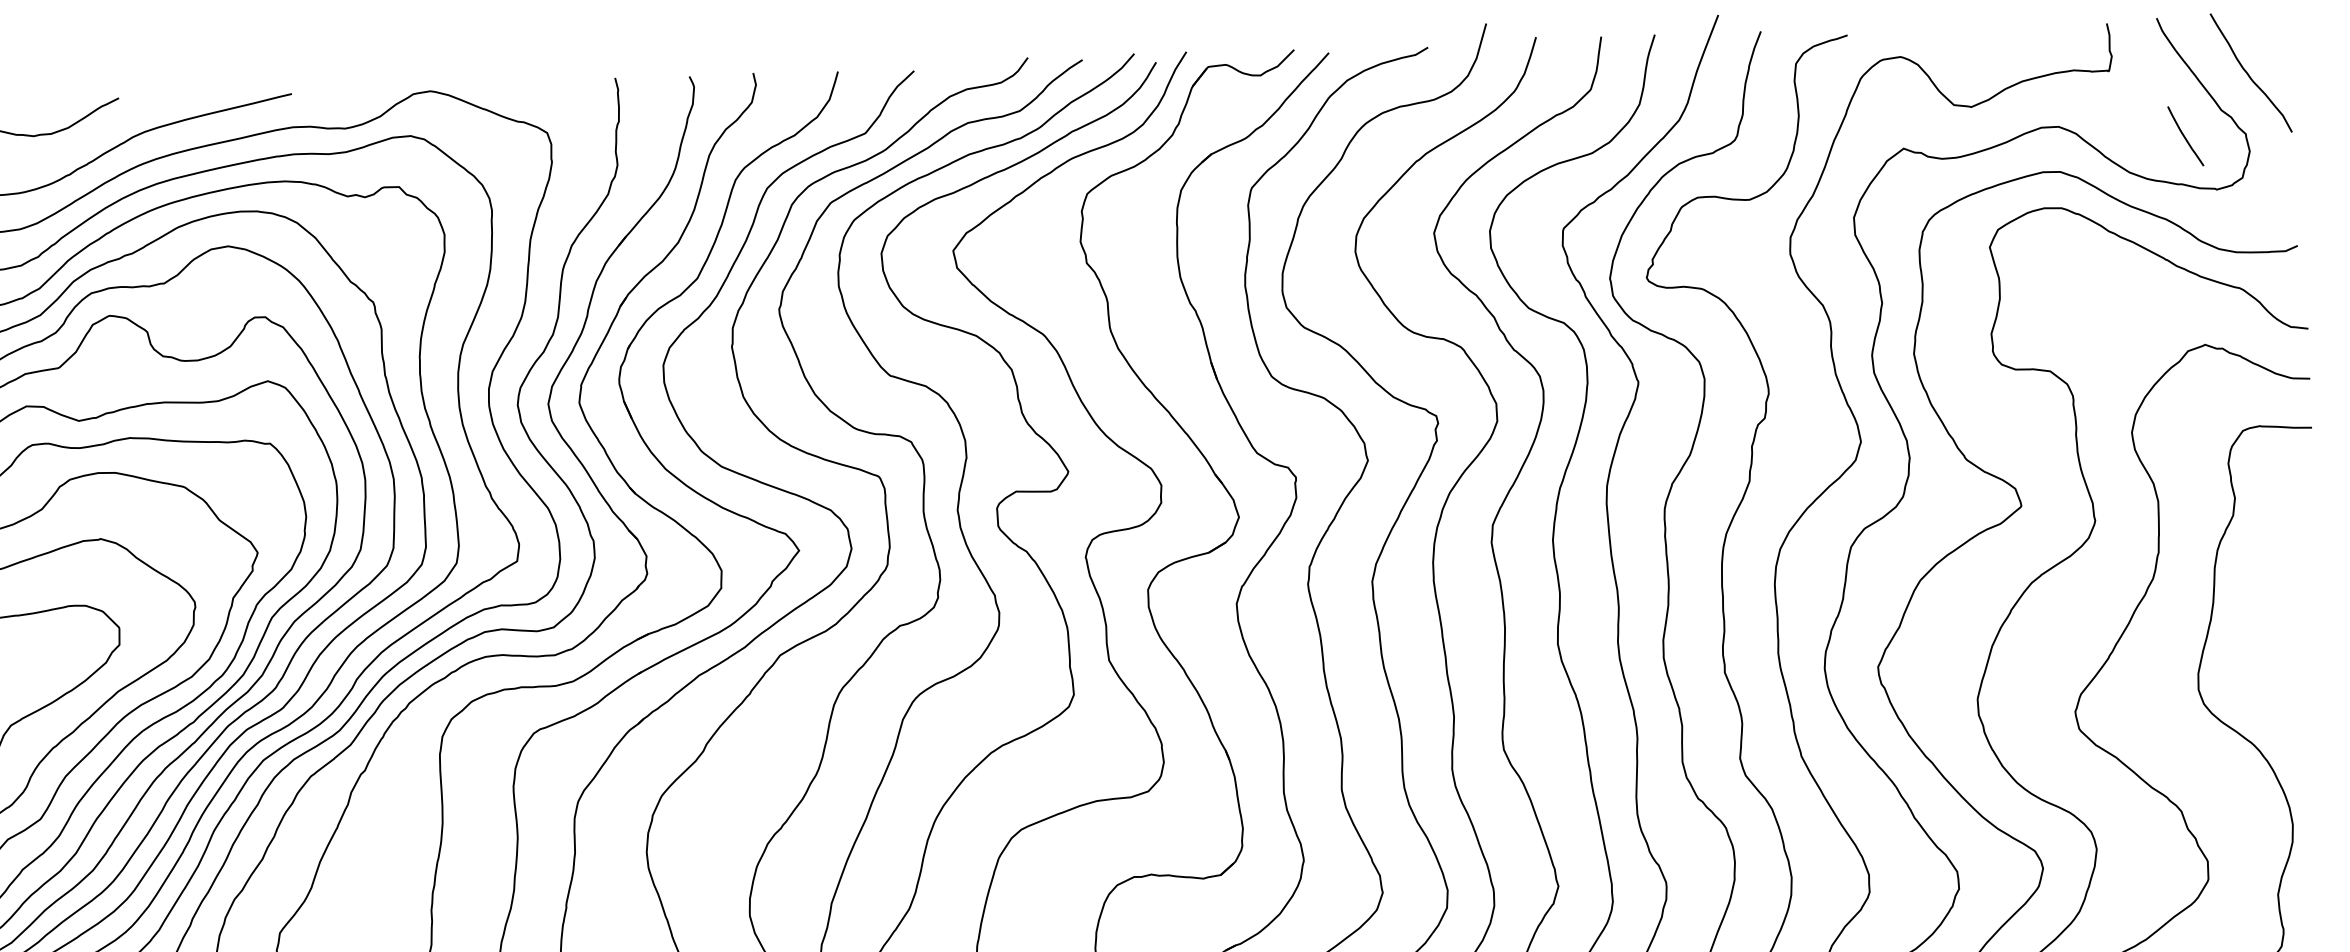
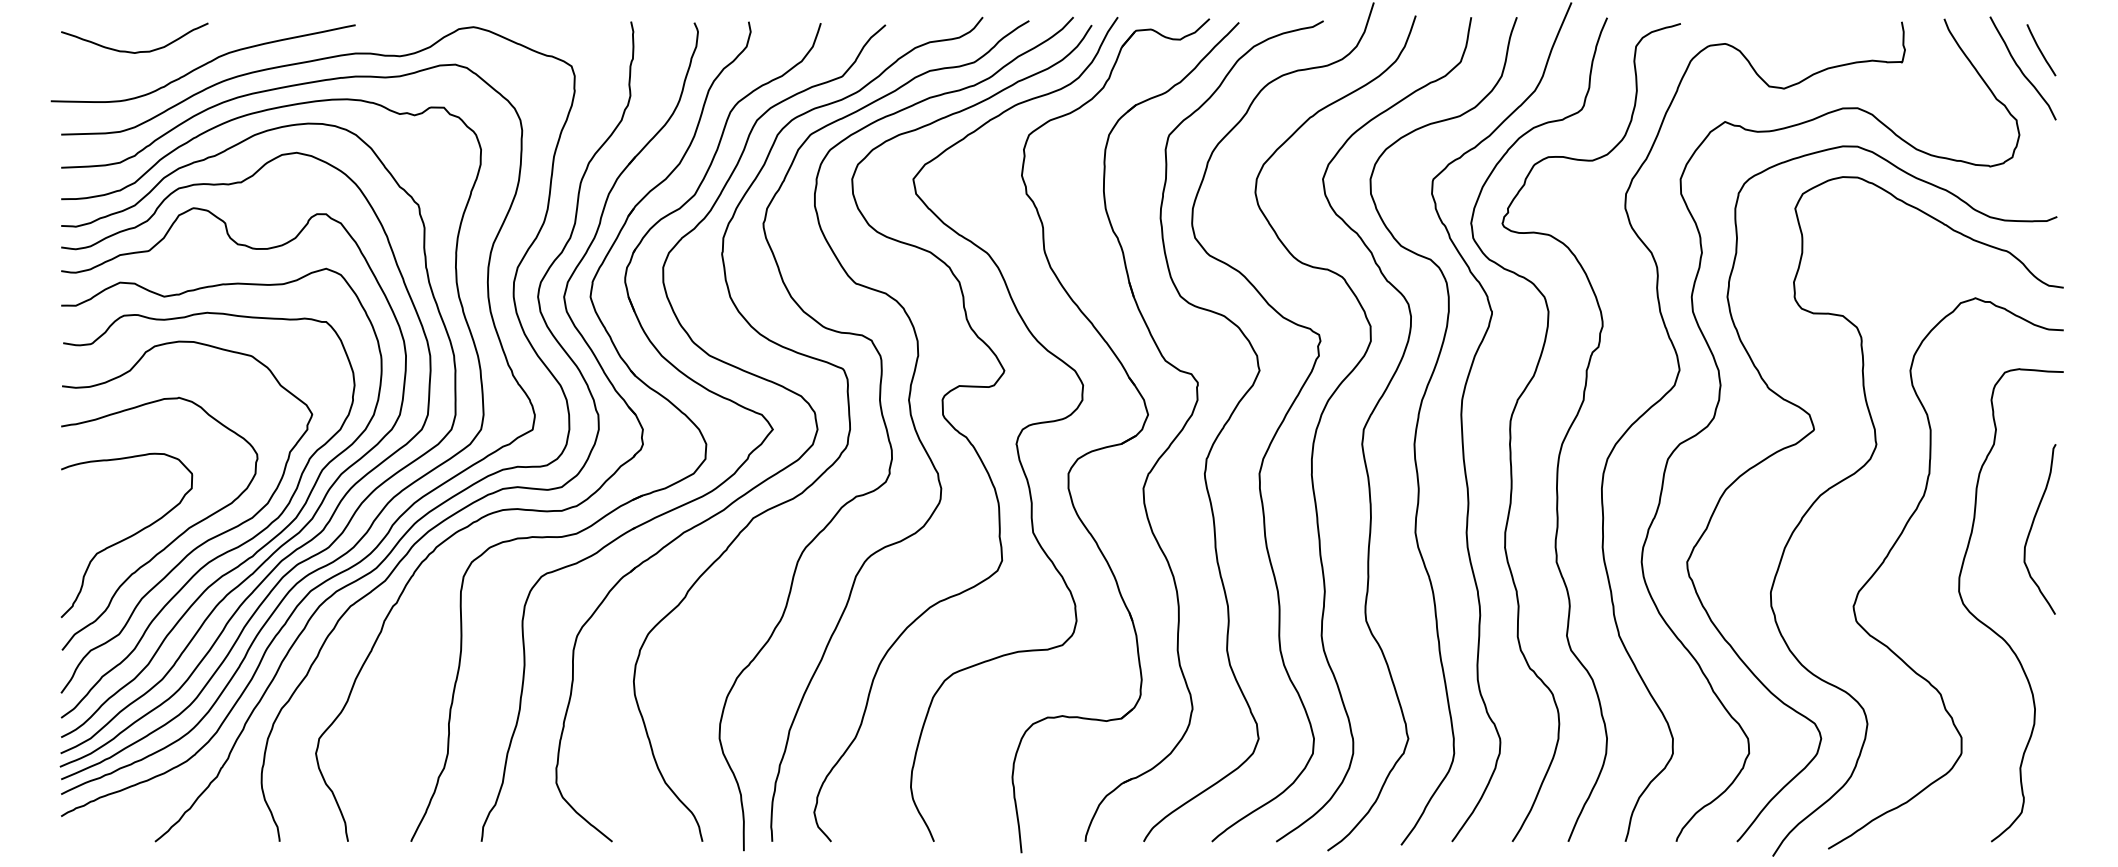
curve: (2185, 136) -> (2041, 50), moved
curve: (2282, 611) -> (2032, 527), added

